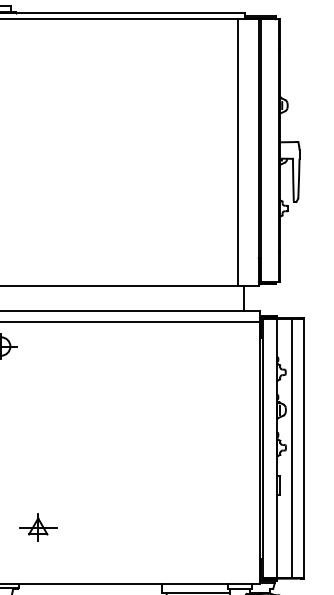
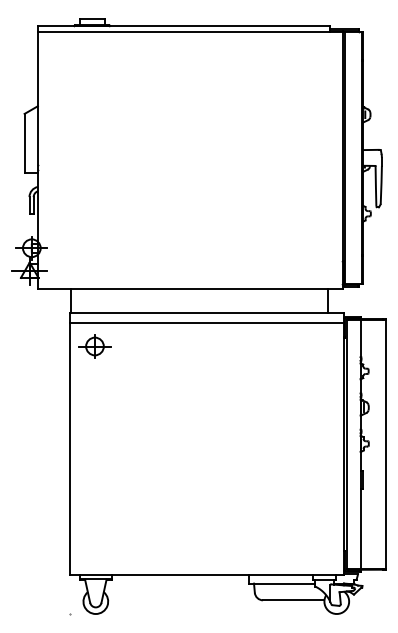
line: (237, 152) -> (322, 159), removed
line: (291, 448) -> (374, 444), removed
part: (38, 527) -> (130, 520), removed

